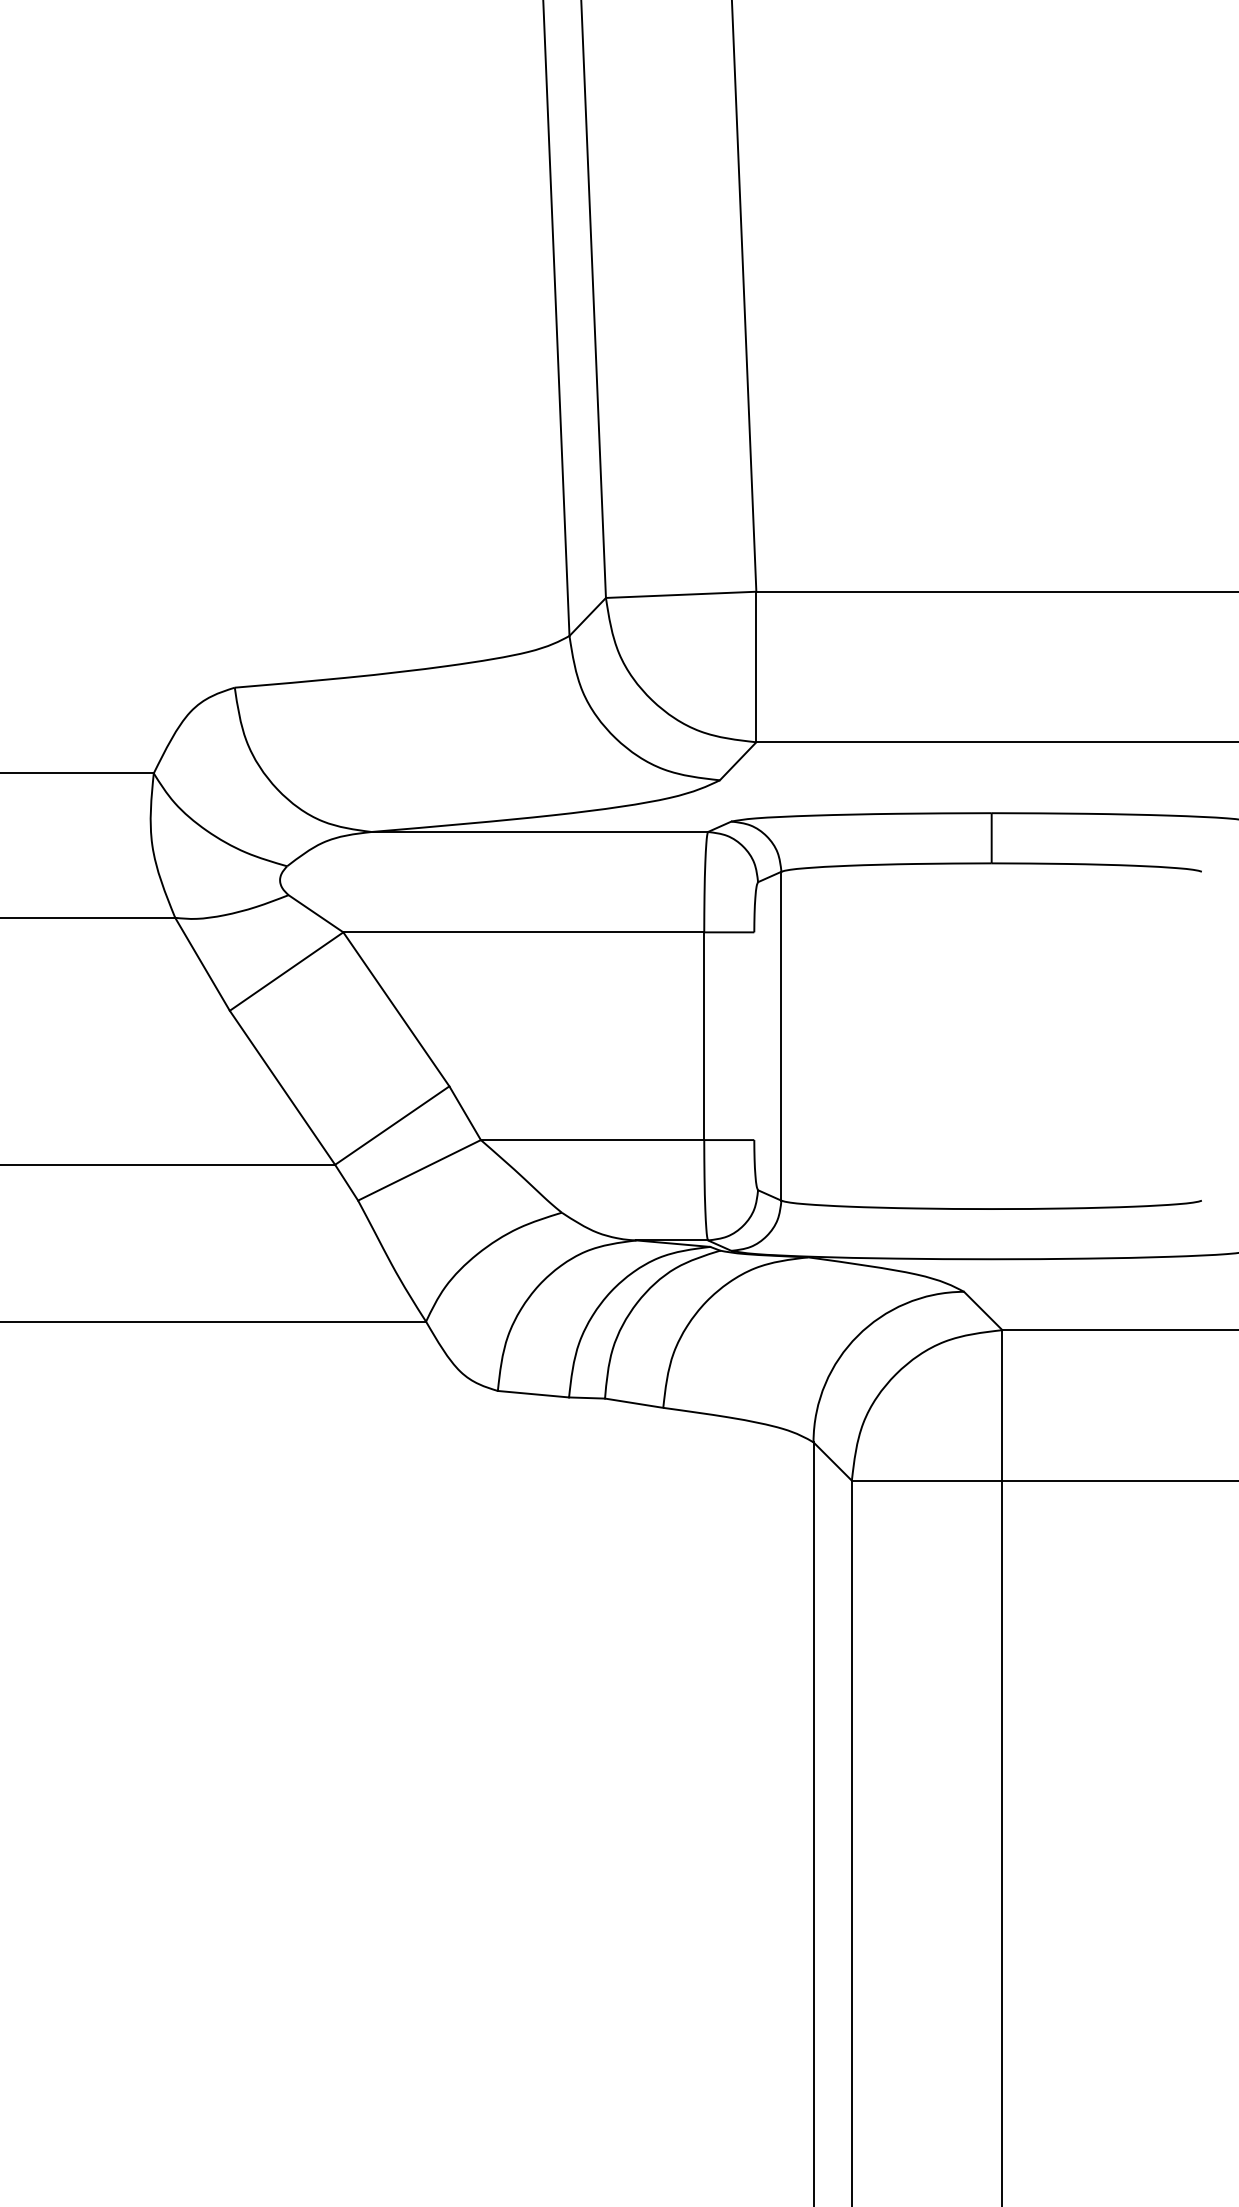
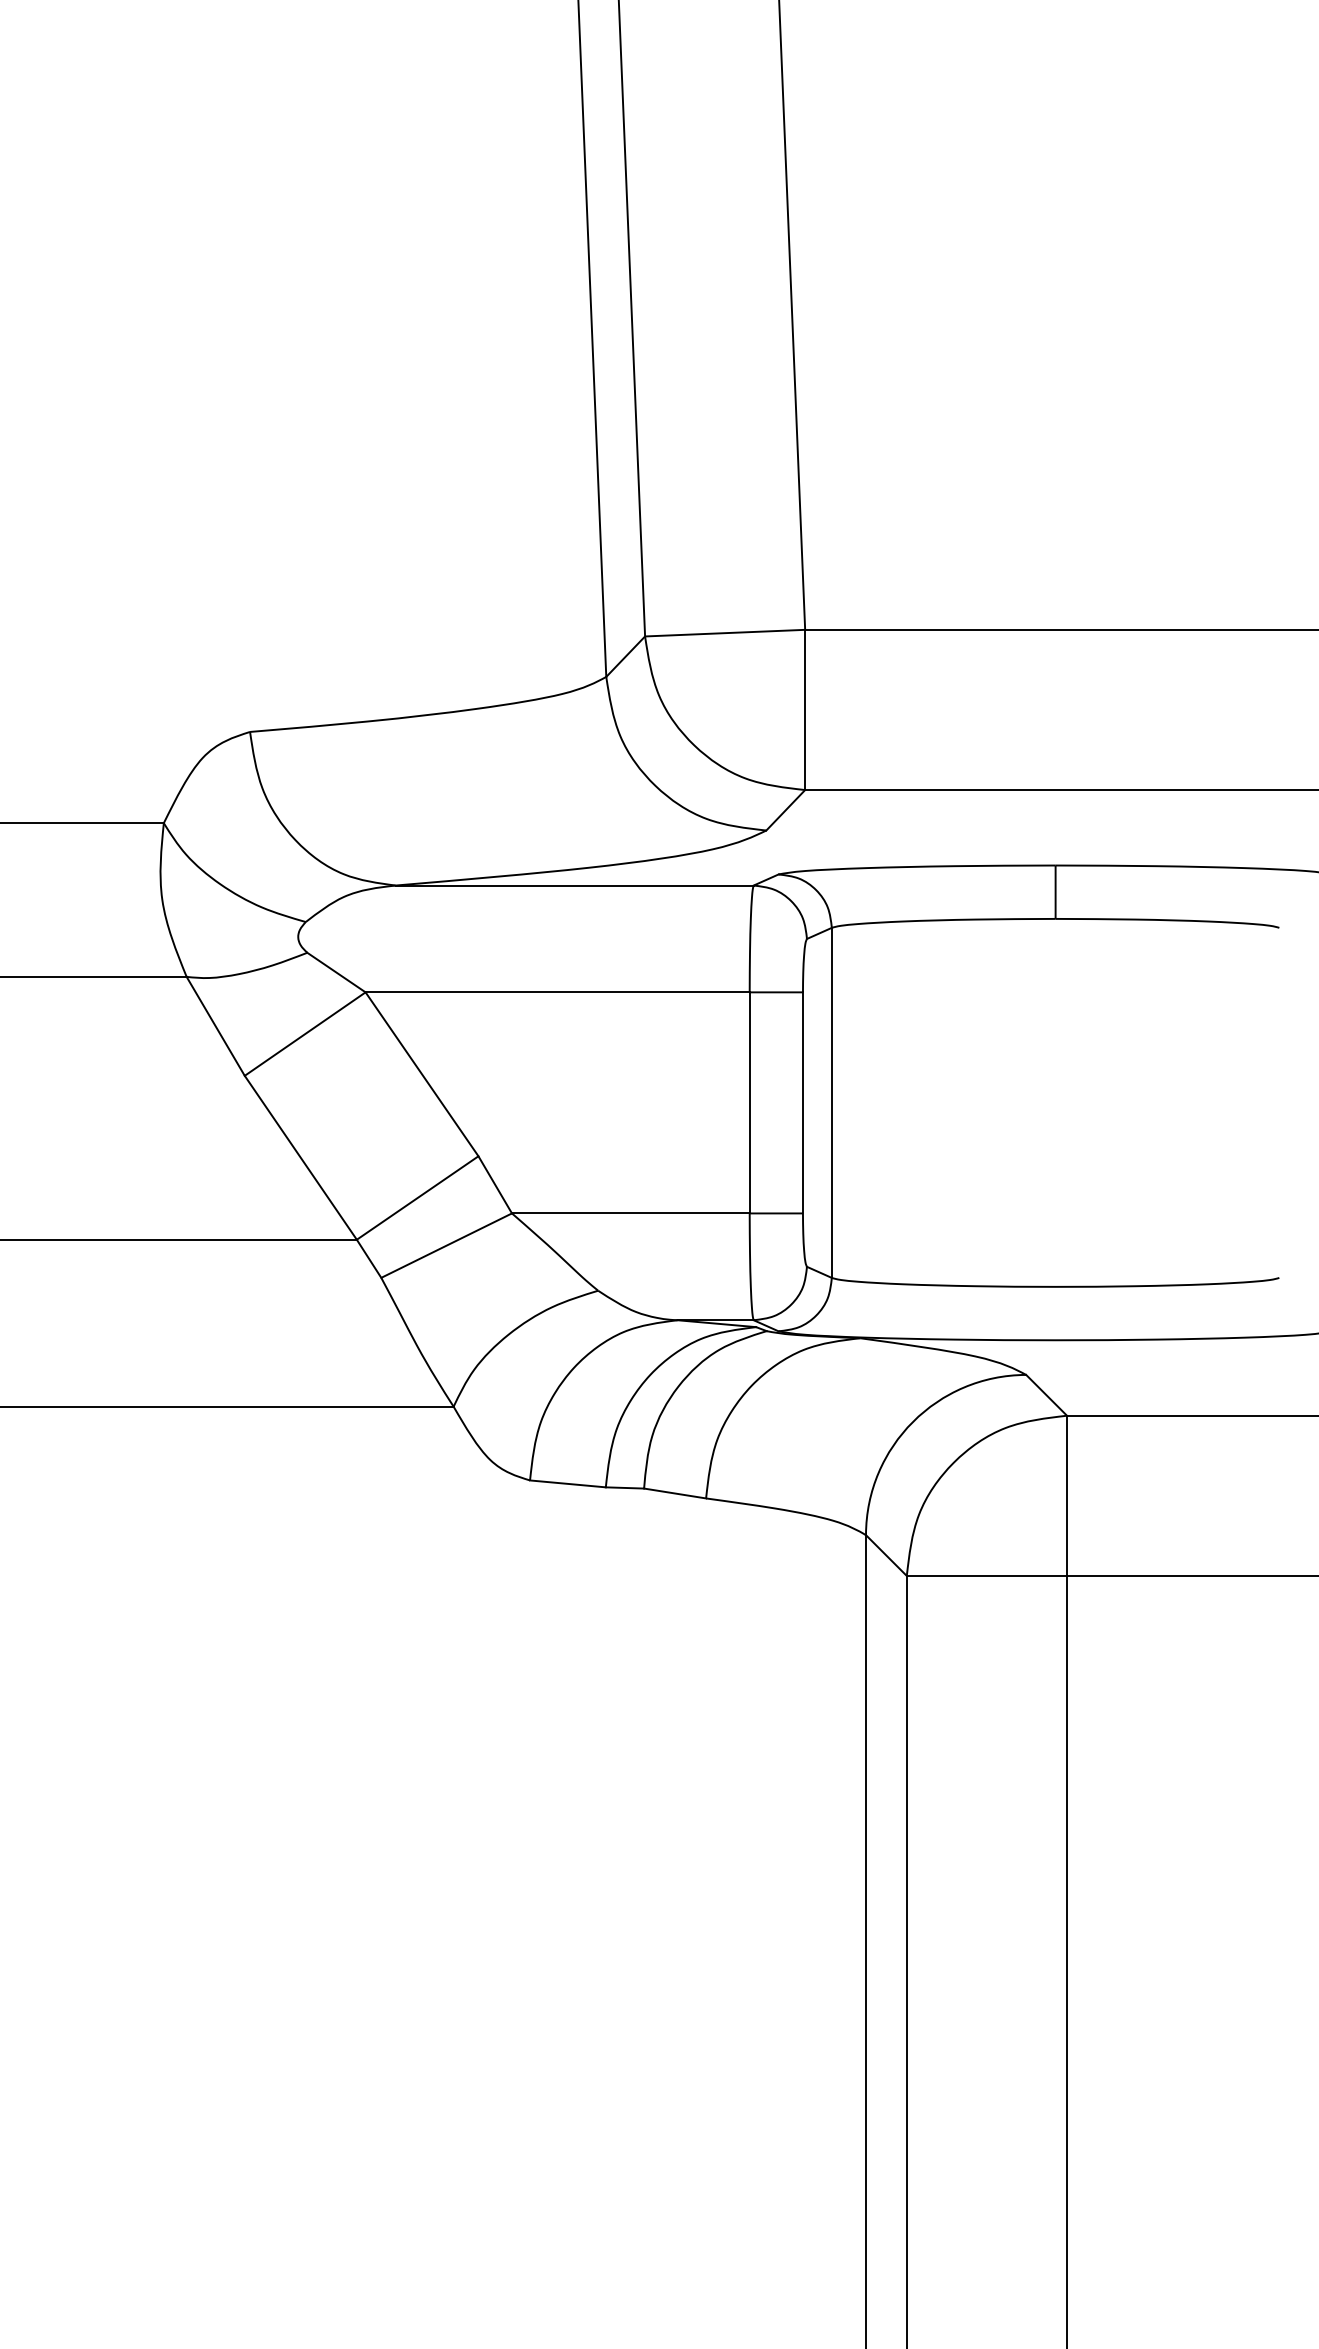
line: (754, 1036) -> (803, 1103), added

